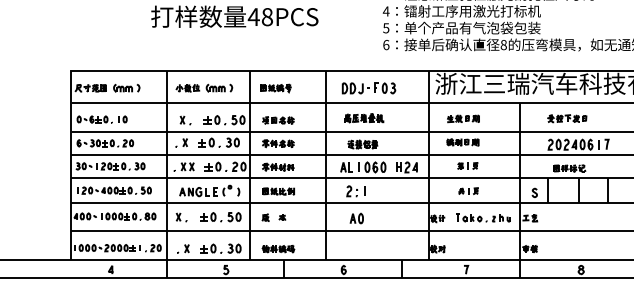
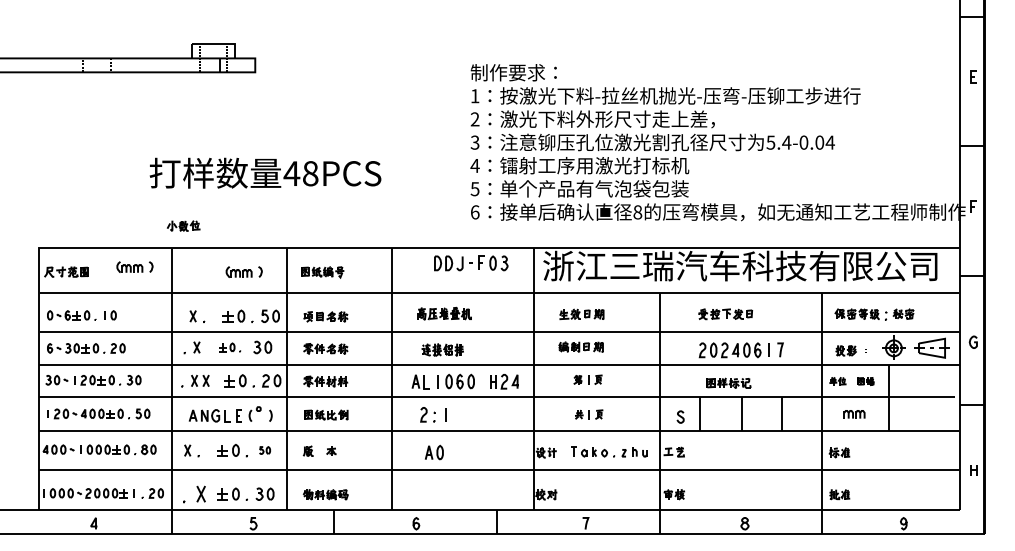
part: (126, 87) -> (134, 266), moved
part: (187, 87) -> (183, 225), moved
part: (369, 88) -> (471, 263), moved
part: (208, 142) -> (229, 347), size x0.7
part: (234, 217) -> (264, 450), size x0.6
part: (183, 248) -> (194, 494), size x1.4

